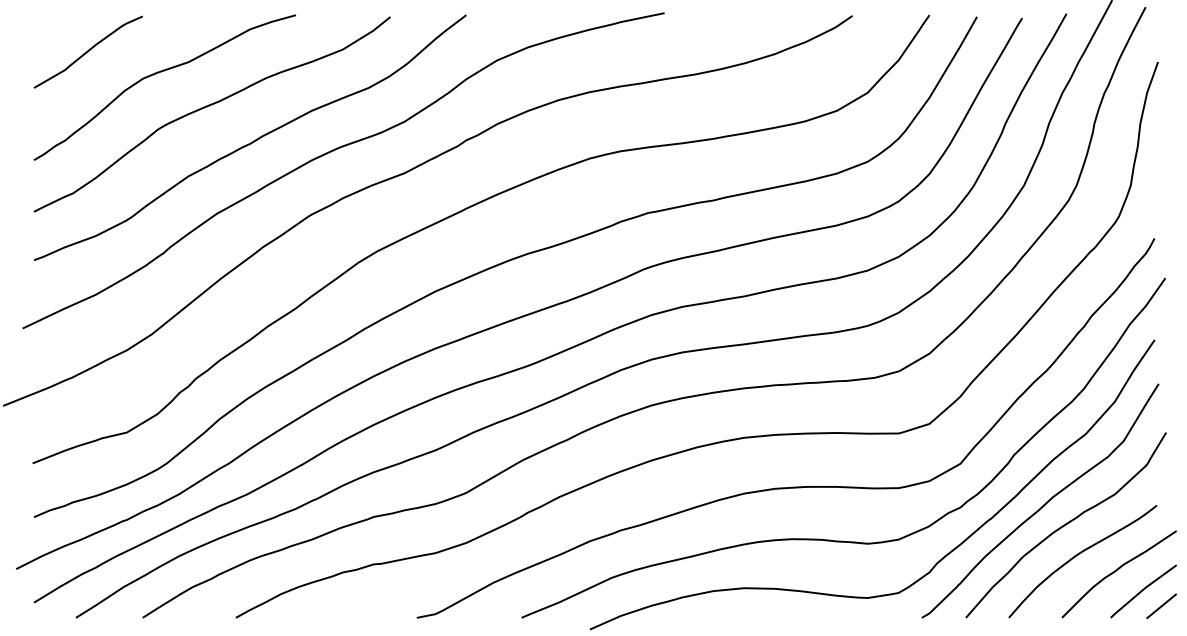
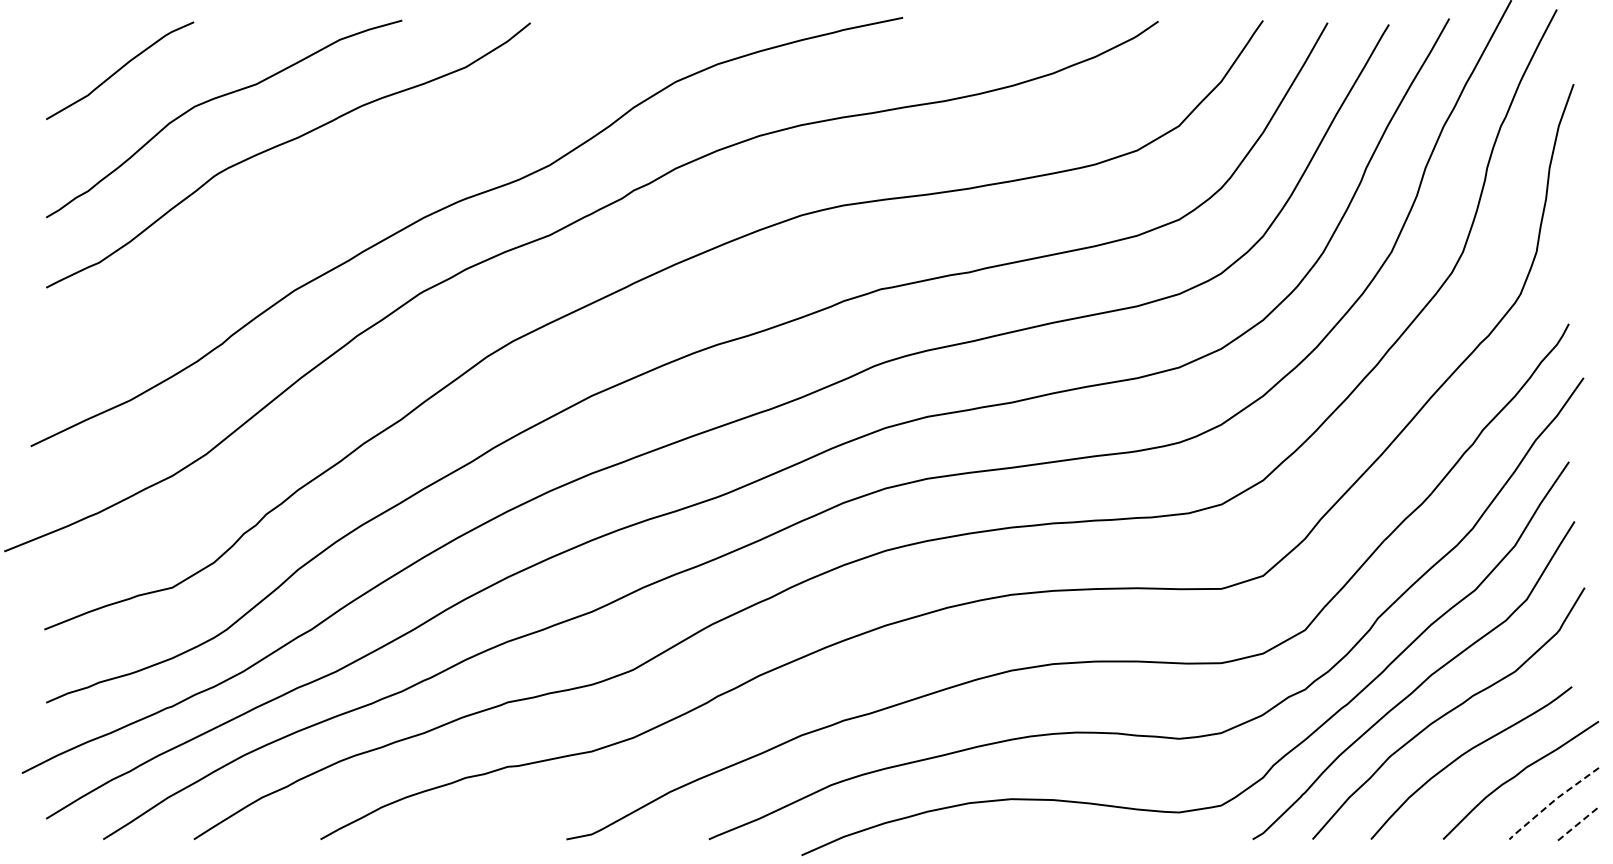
curve: (252, 141) -> (342, 192), removed
line: (1142, 590) -> (1552, 802), solid -> dashed
line: (1161, 606) -> (1578, 823), solid -> dashed

